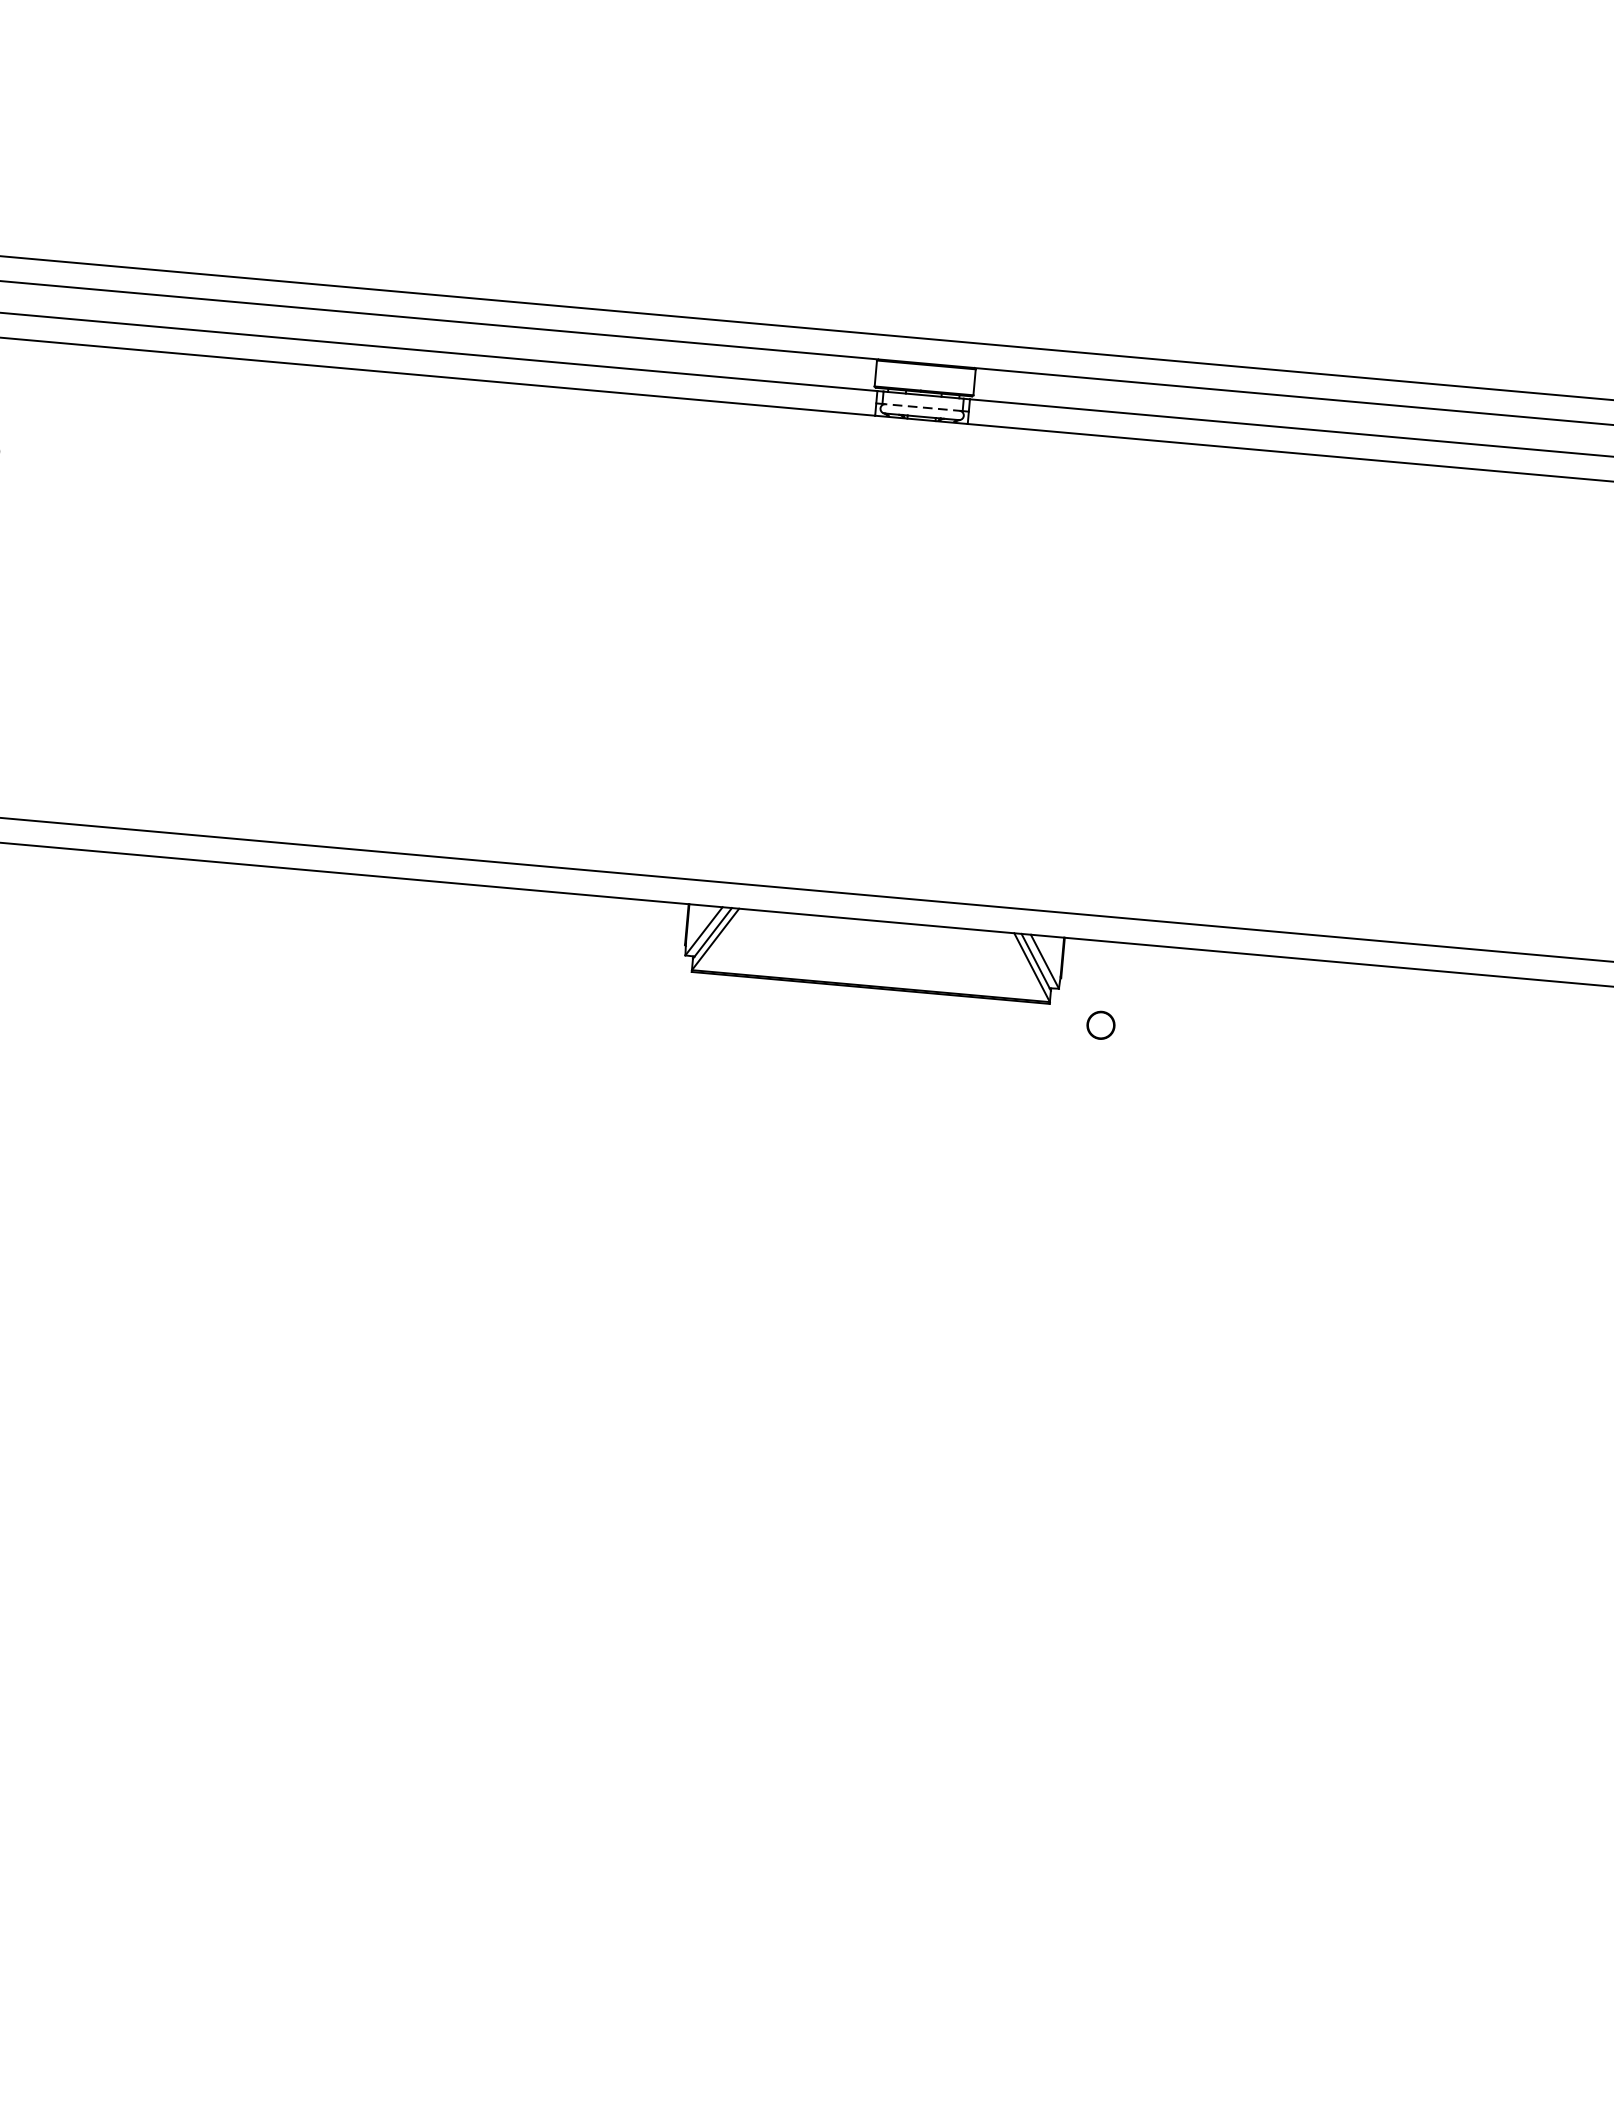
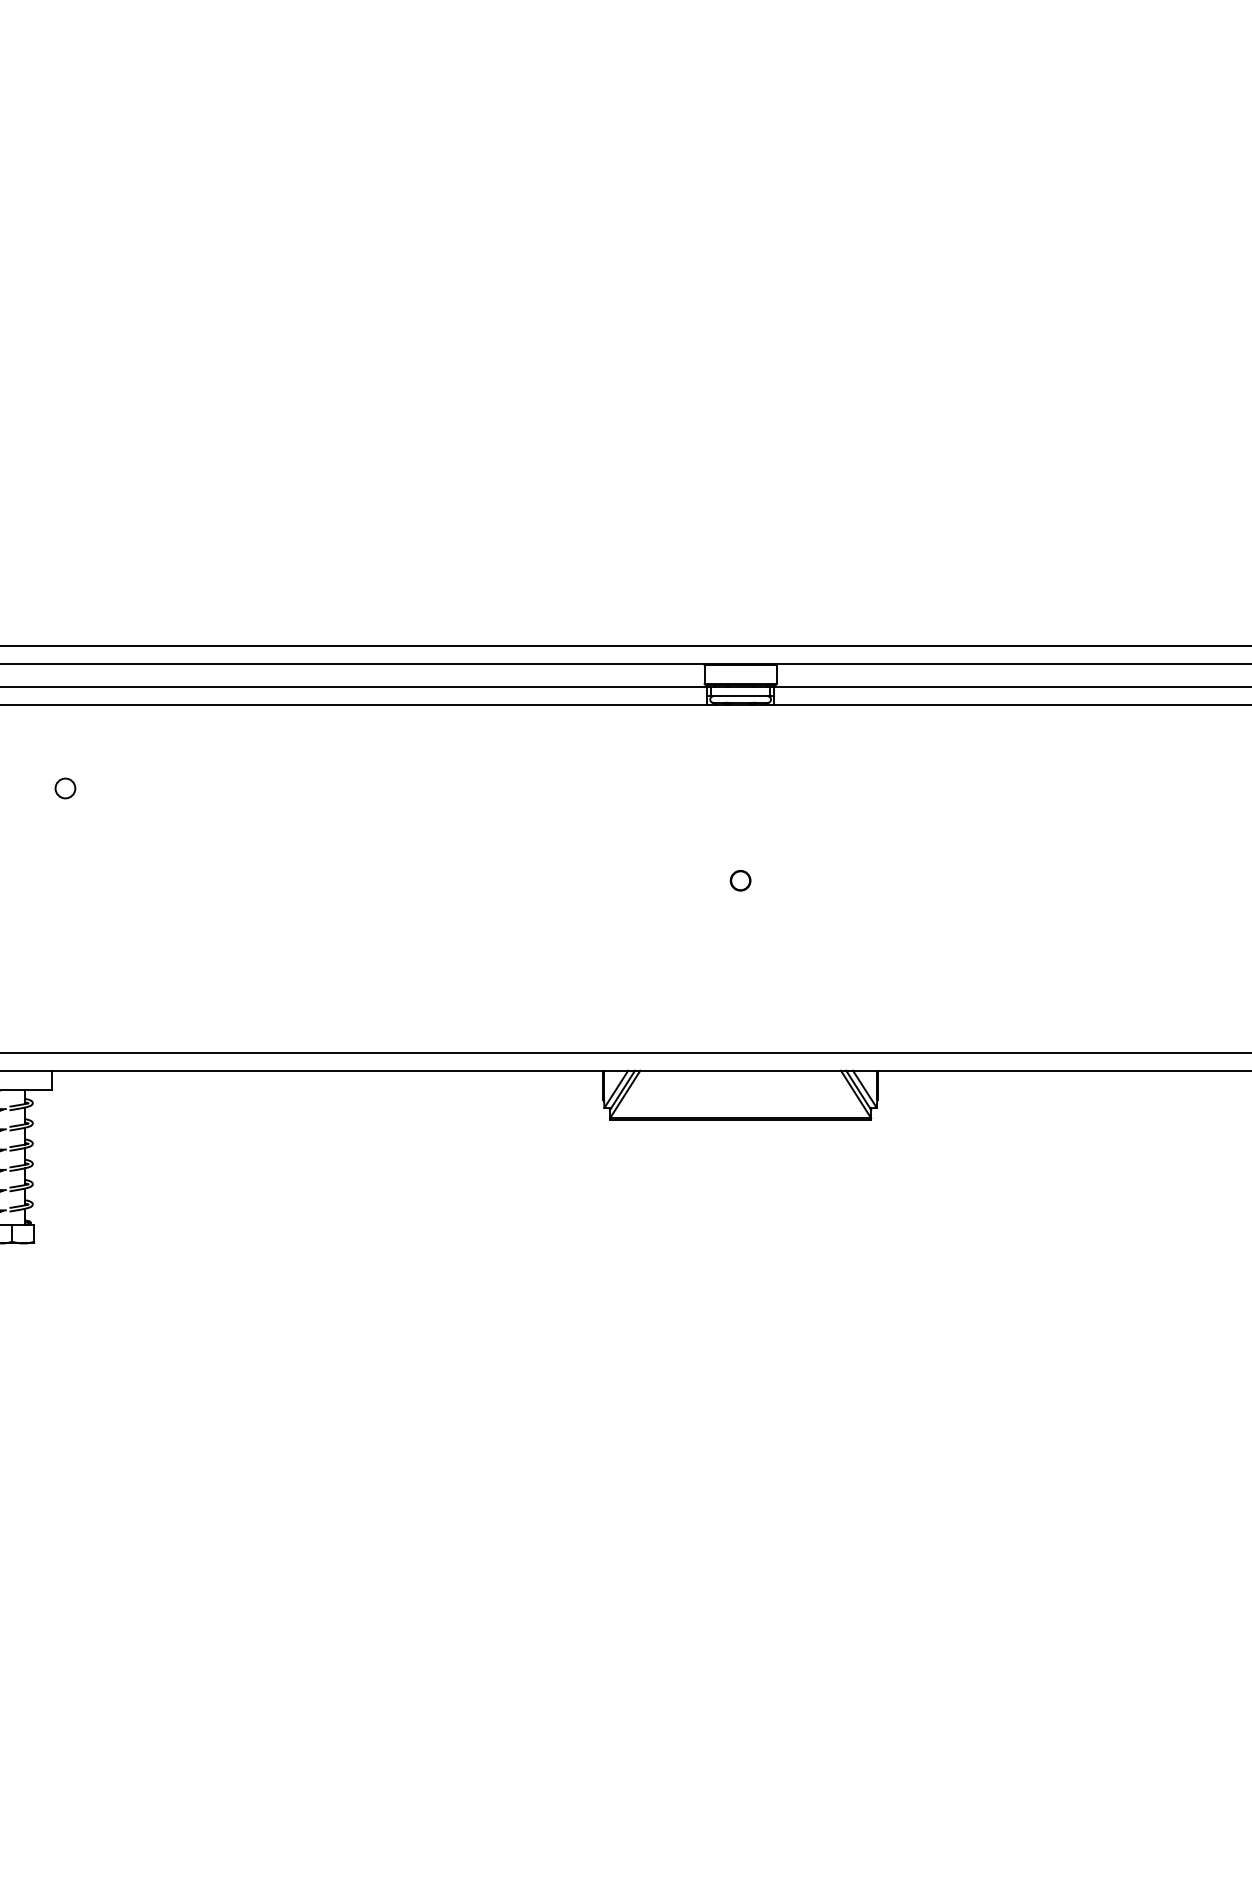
line: (922, 407) -> (740, 696), dashed -> solid
part: (1100, 1024) -> (740, 880), moved

